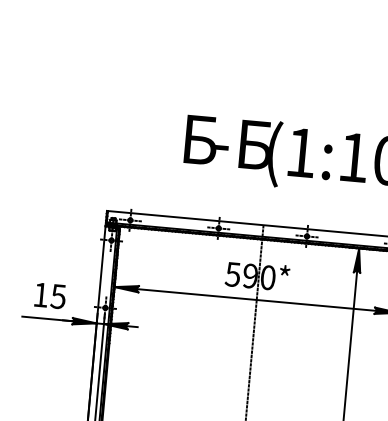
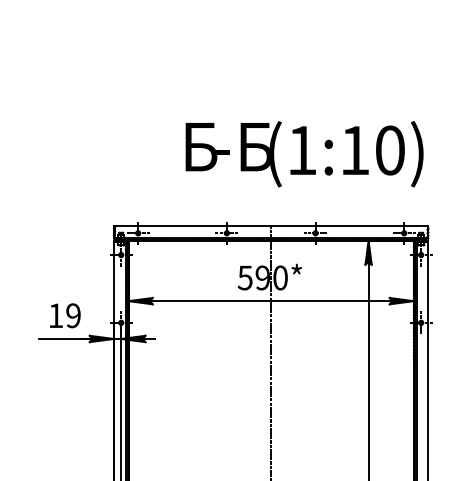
text: (58, 296) -> (73, 315), 15 -> 19

